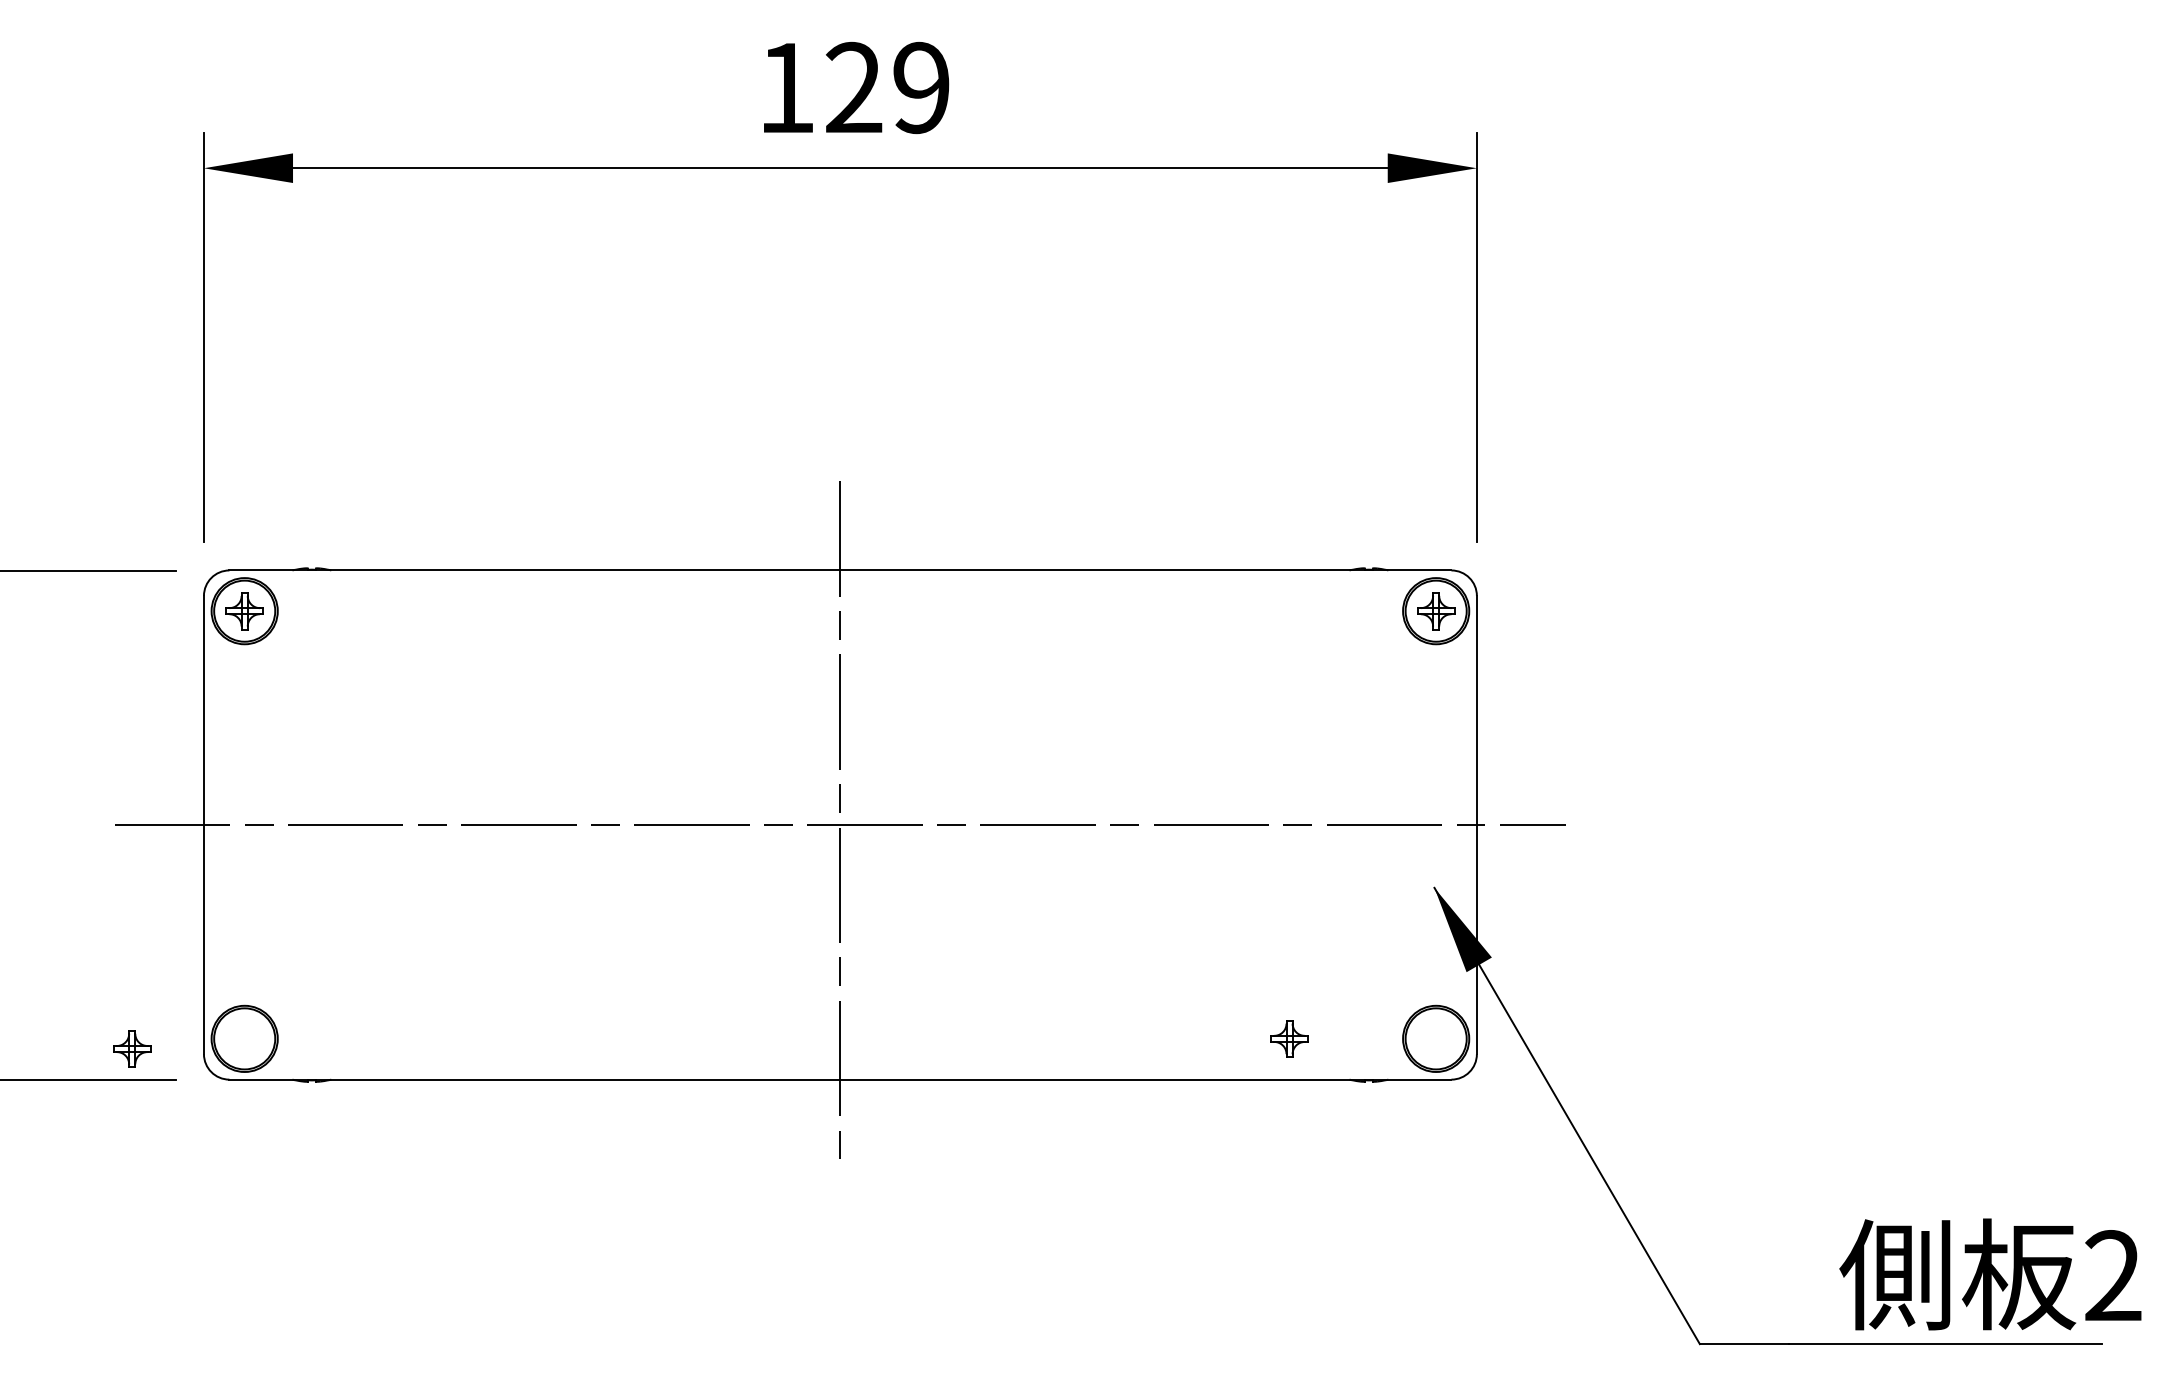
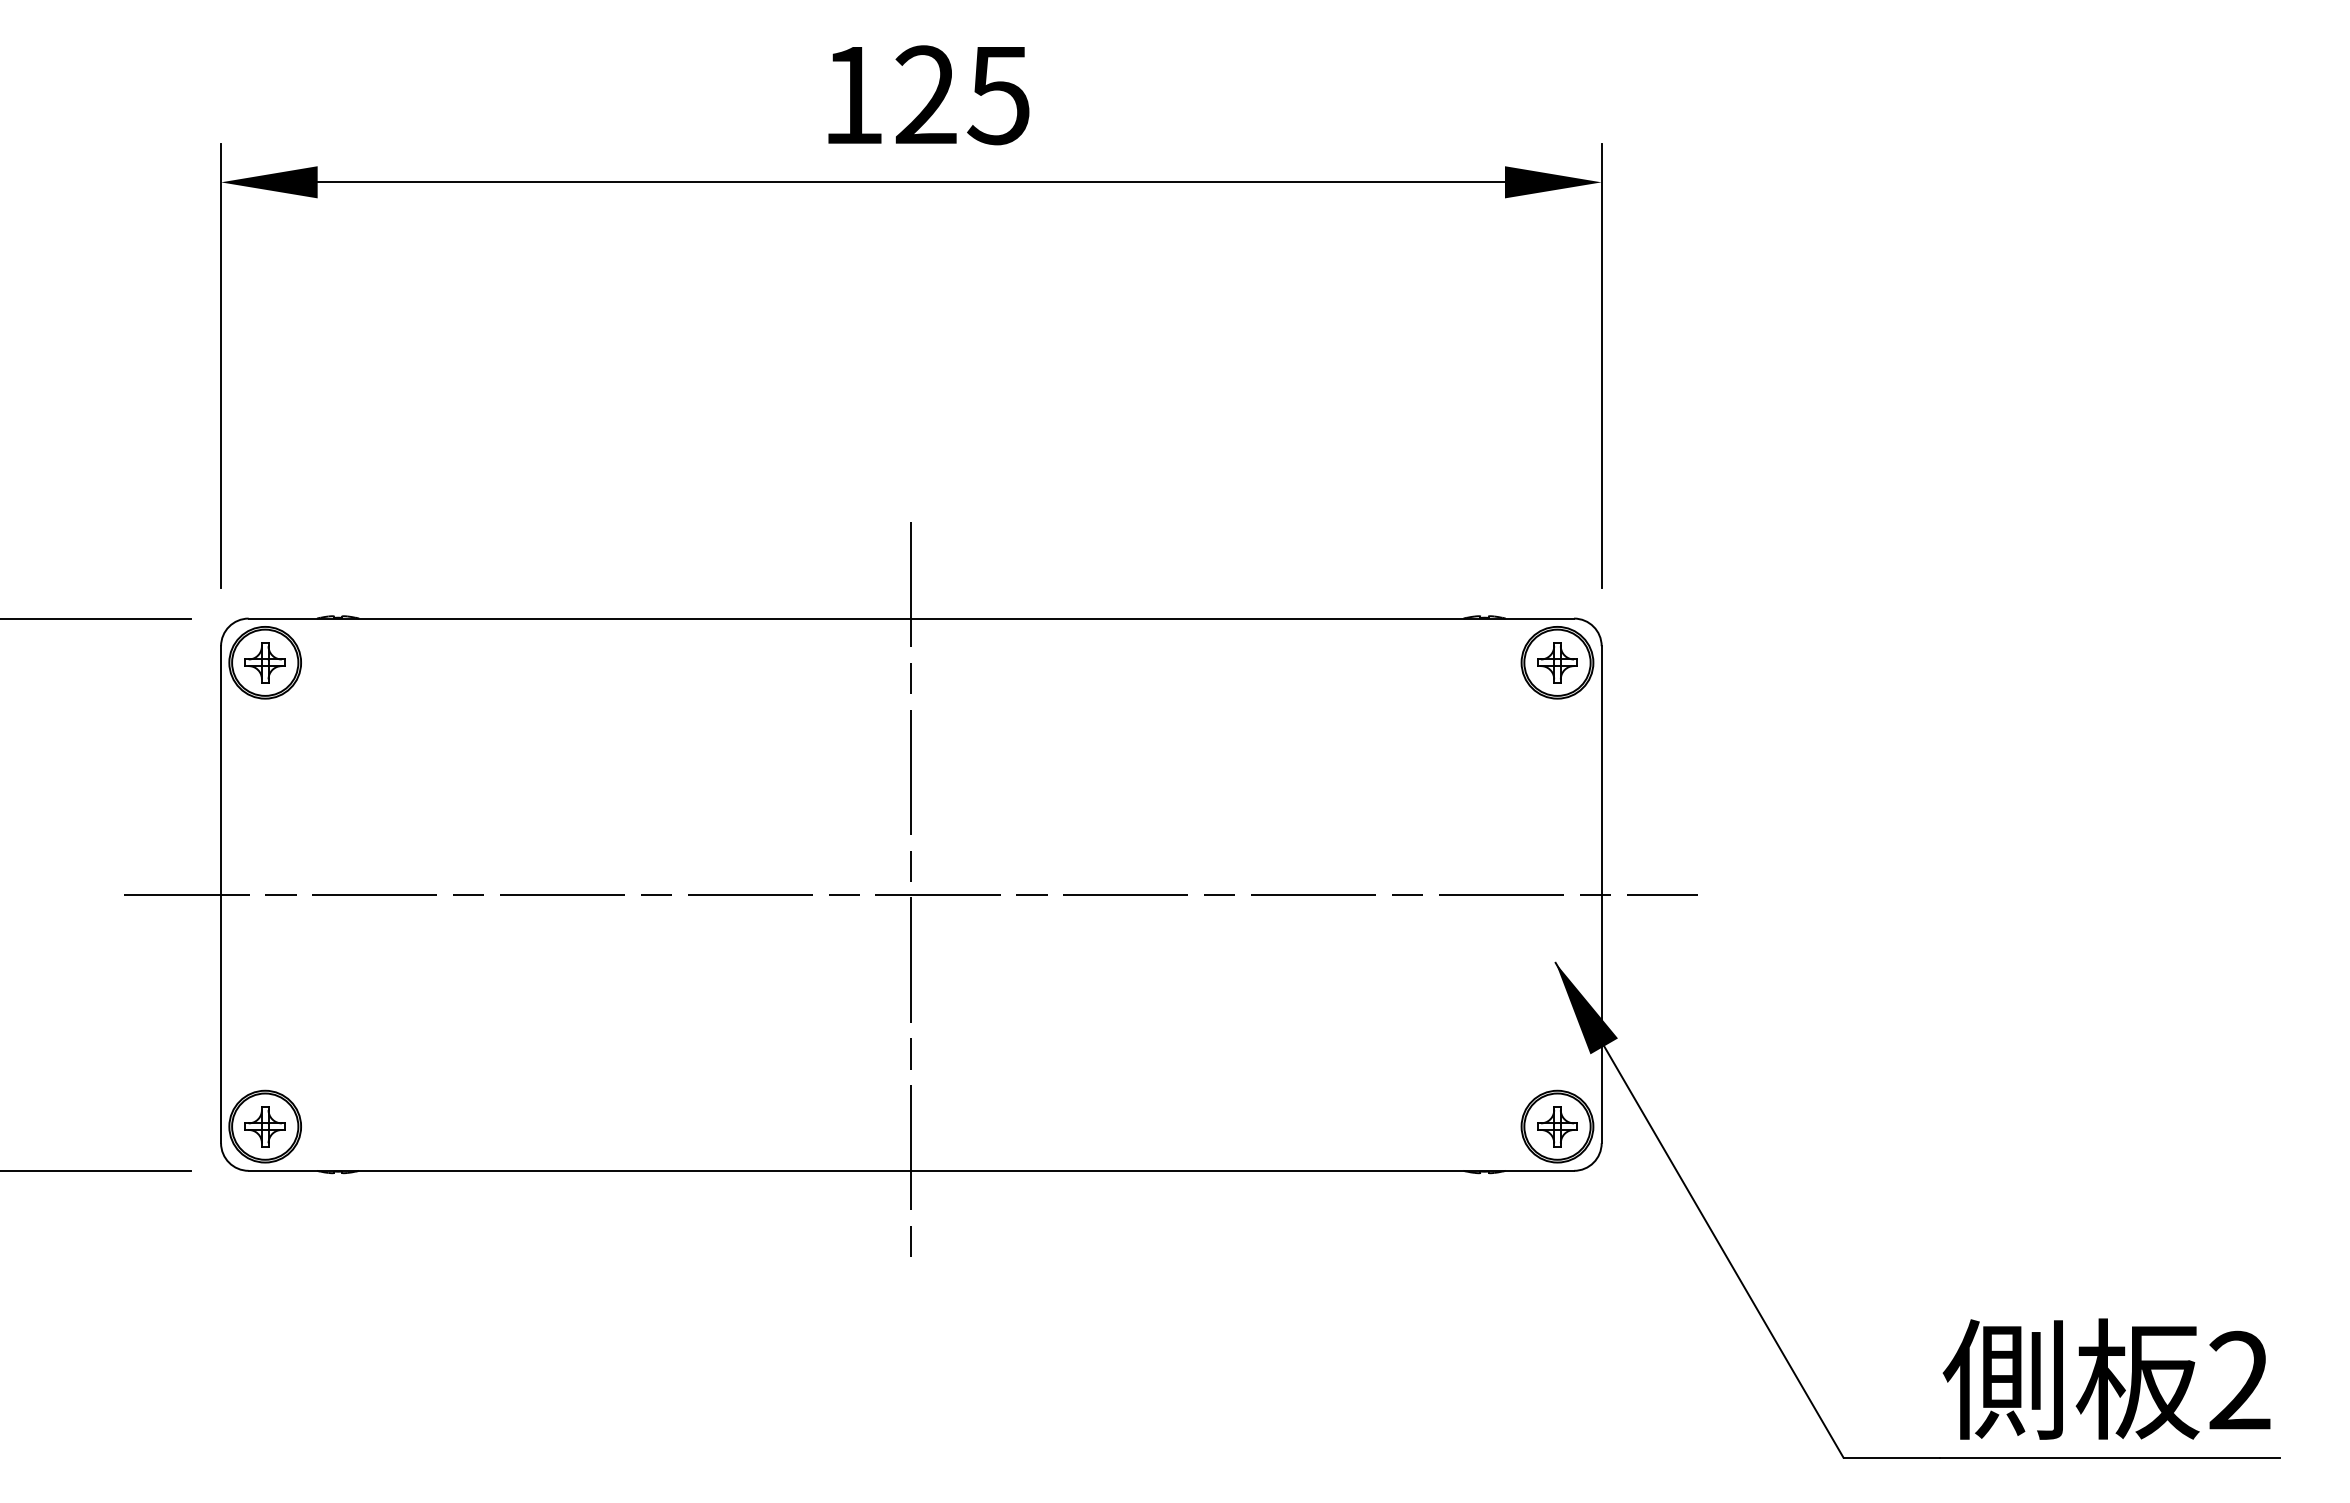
text: (920, 88) -> (998, 95), 129 -> 125
part: (1289, 1038) -> (1557, 1126), moved
part: (131, 1048) -> (264, 1126), moved
text: (1990, 1273) -> (2106, 1378), moved

